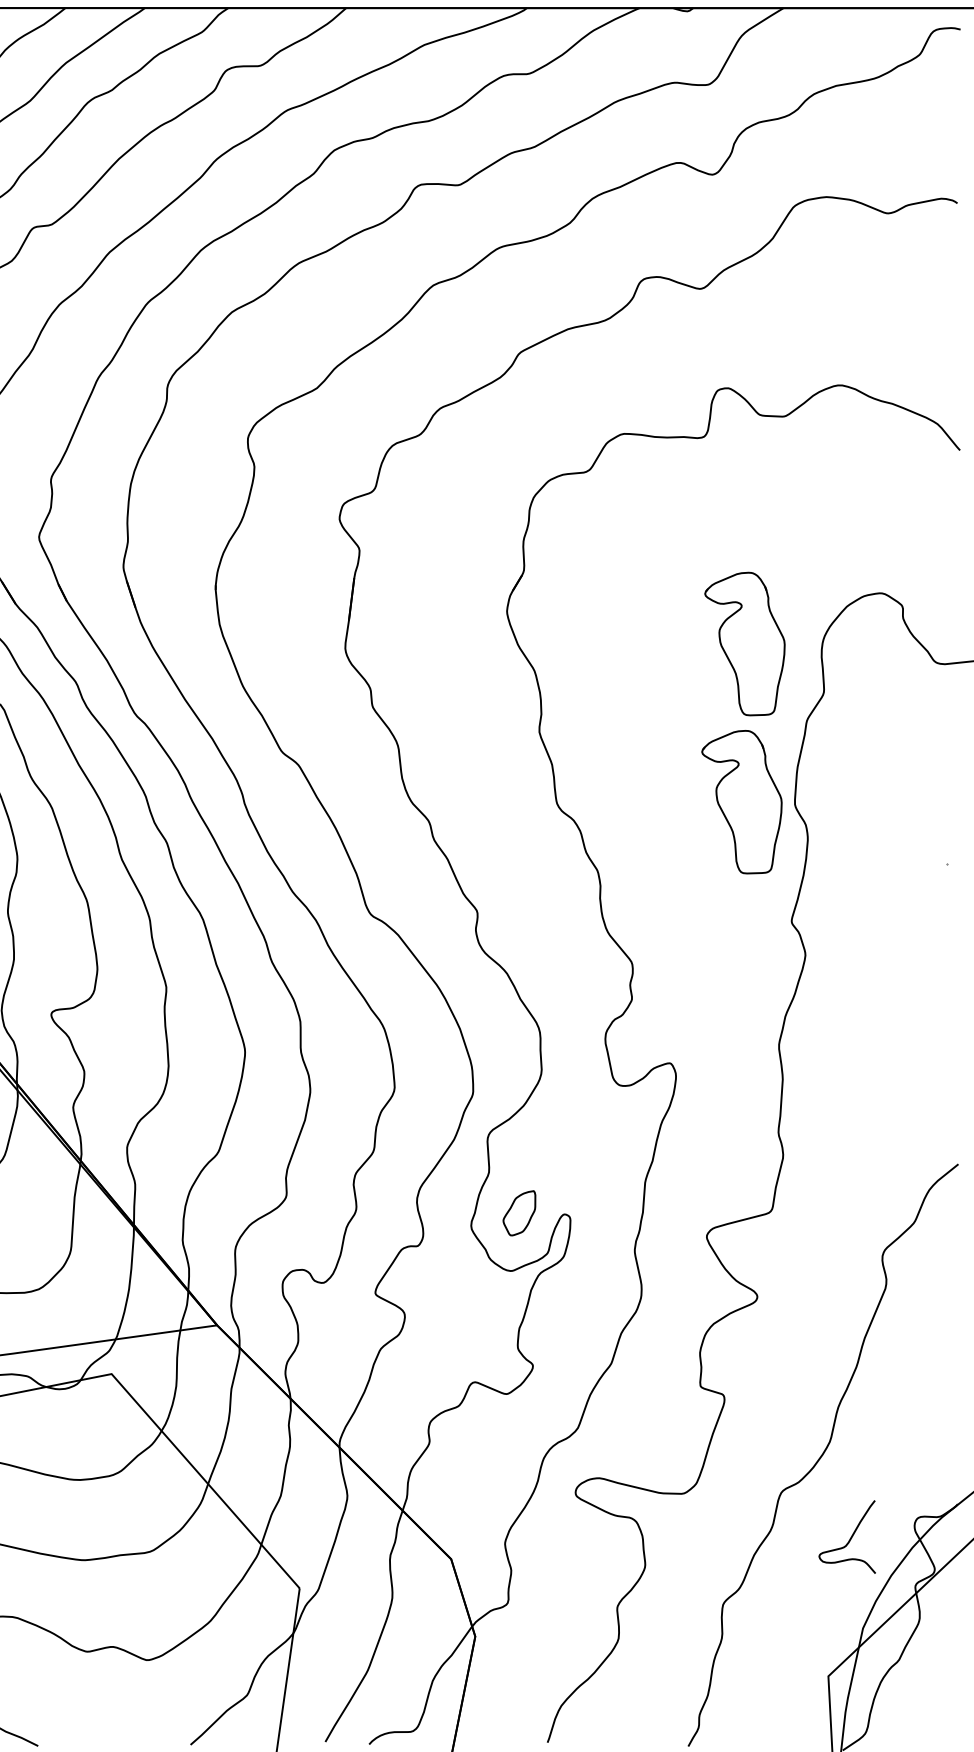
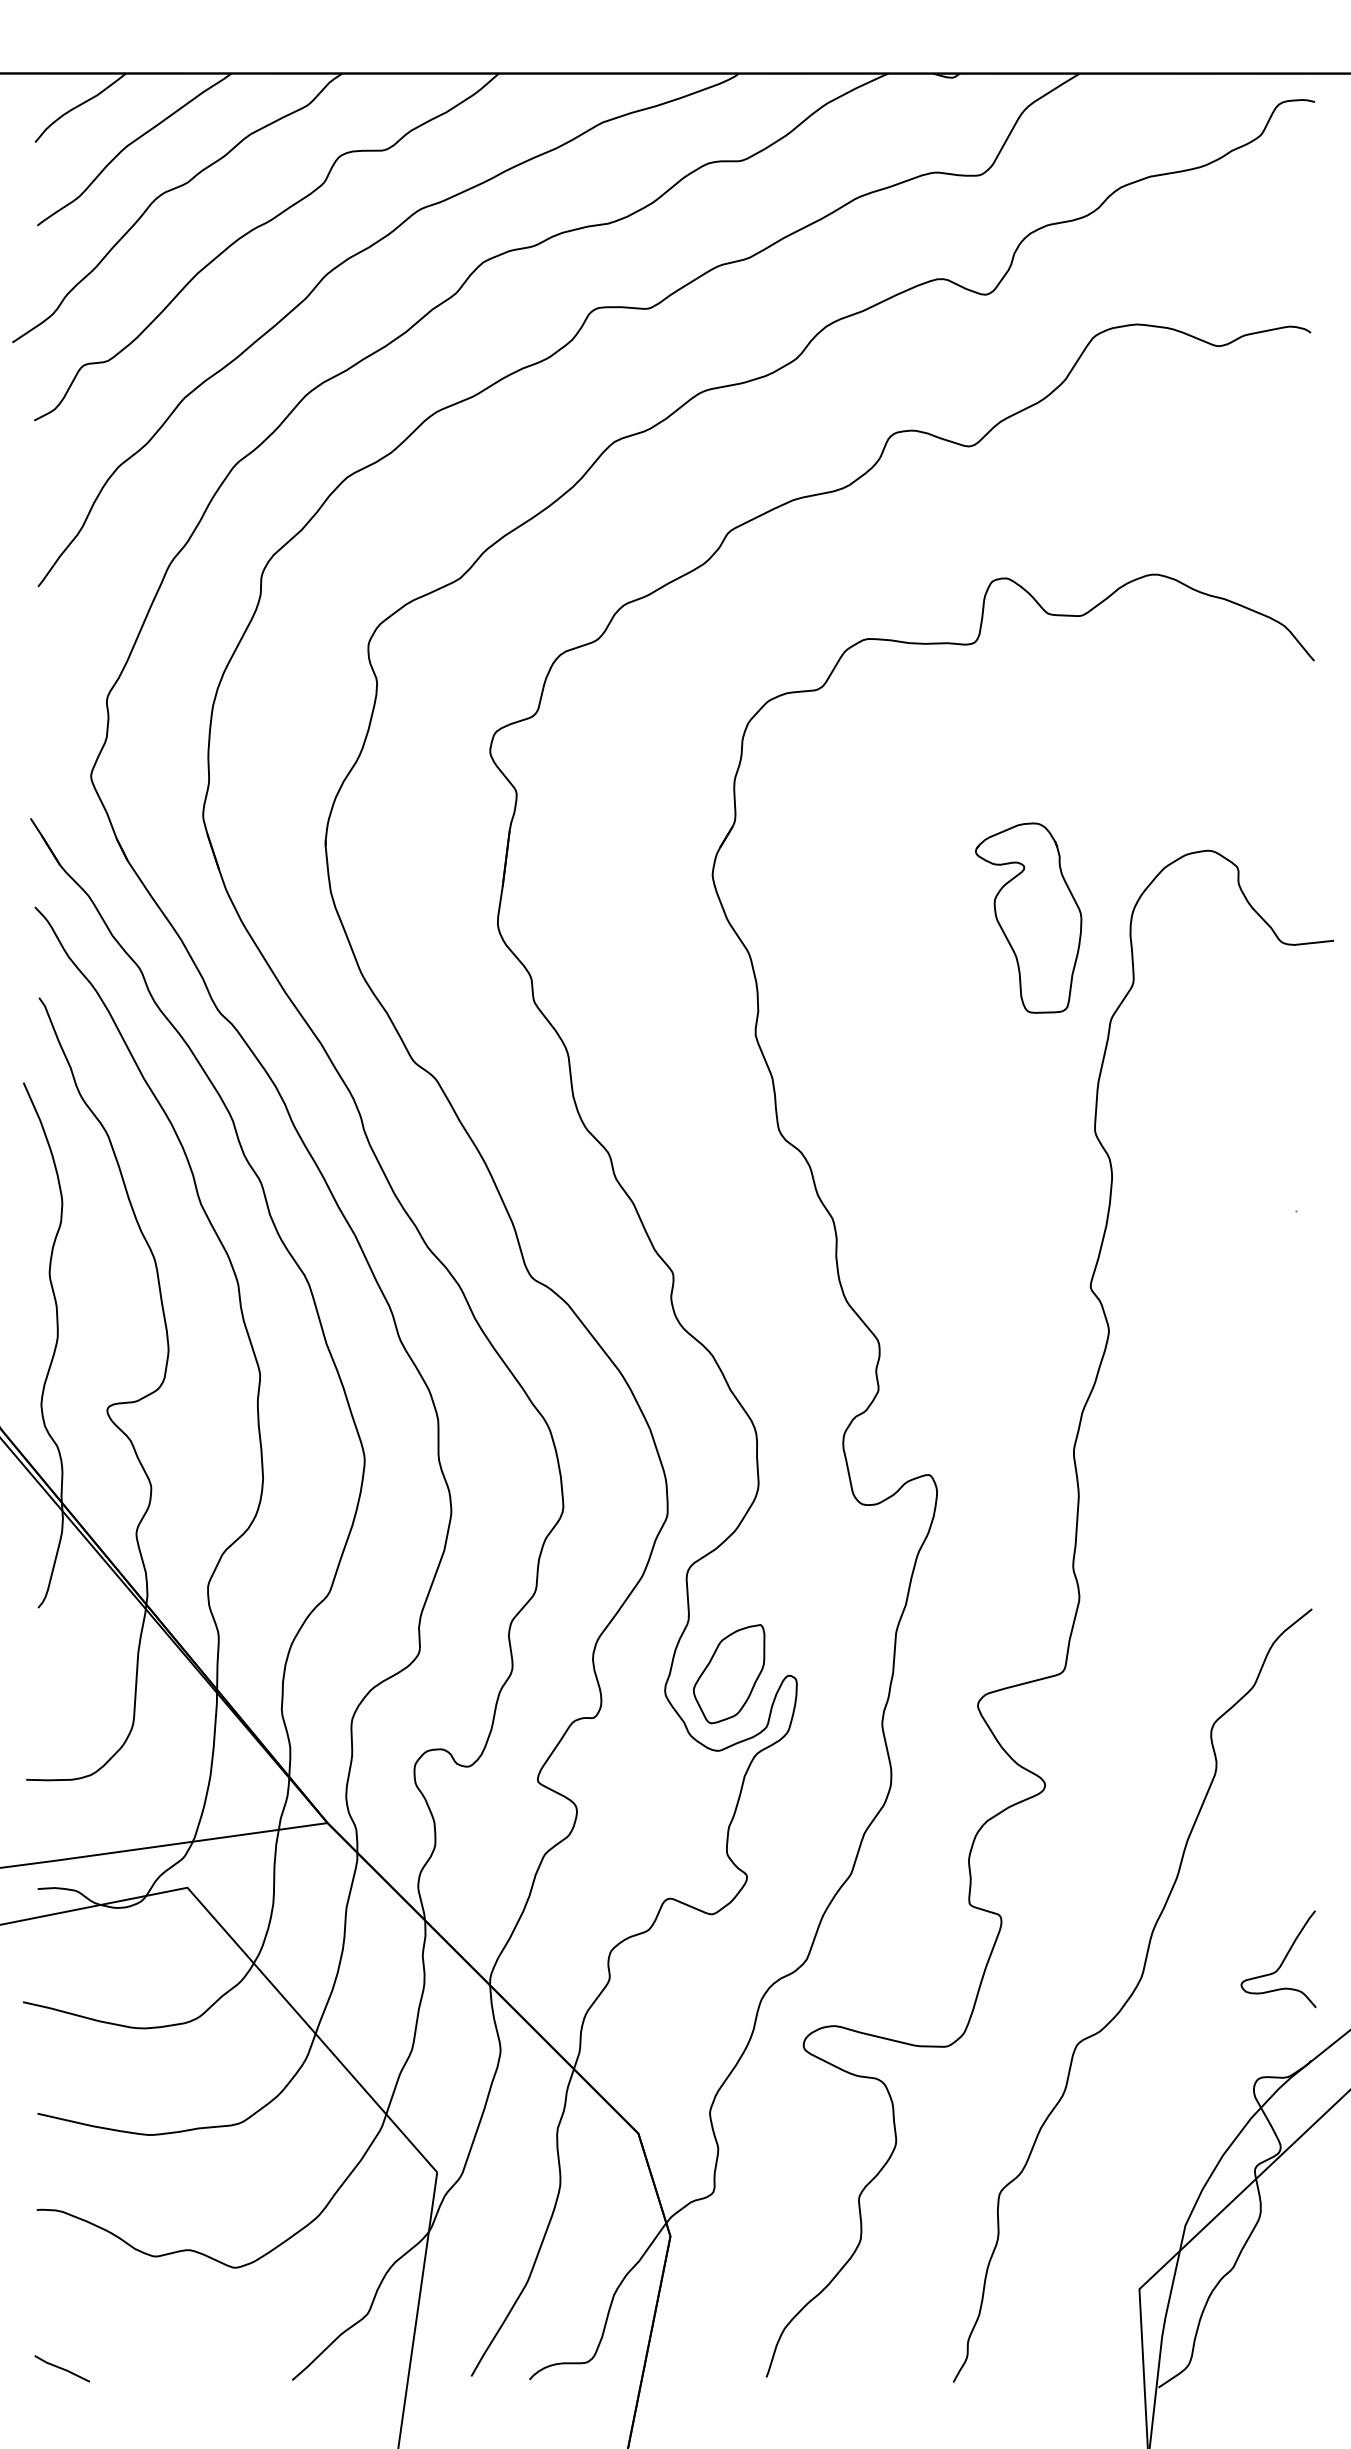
part: (741, 801) -> (1024, 1127), removed
part: (519, 1213) -> (728, 1674), size x1.67
curve: (850, 1538) -> (1282, 1960), moved

